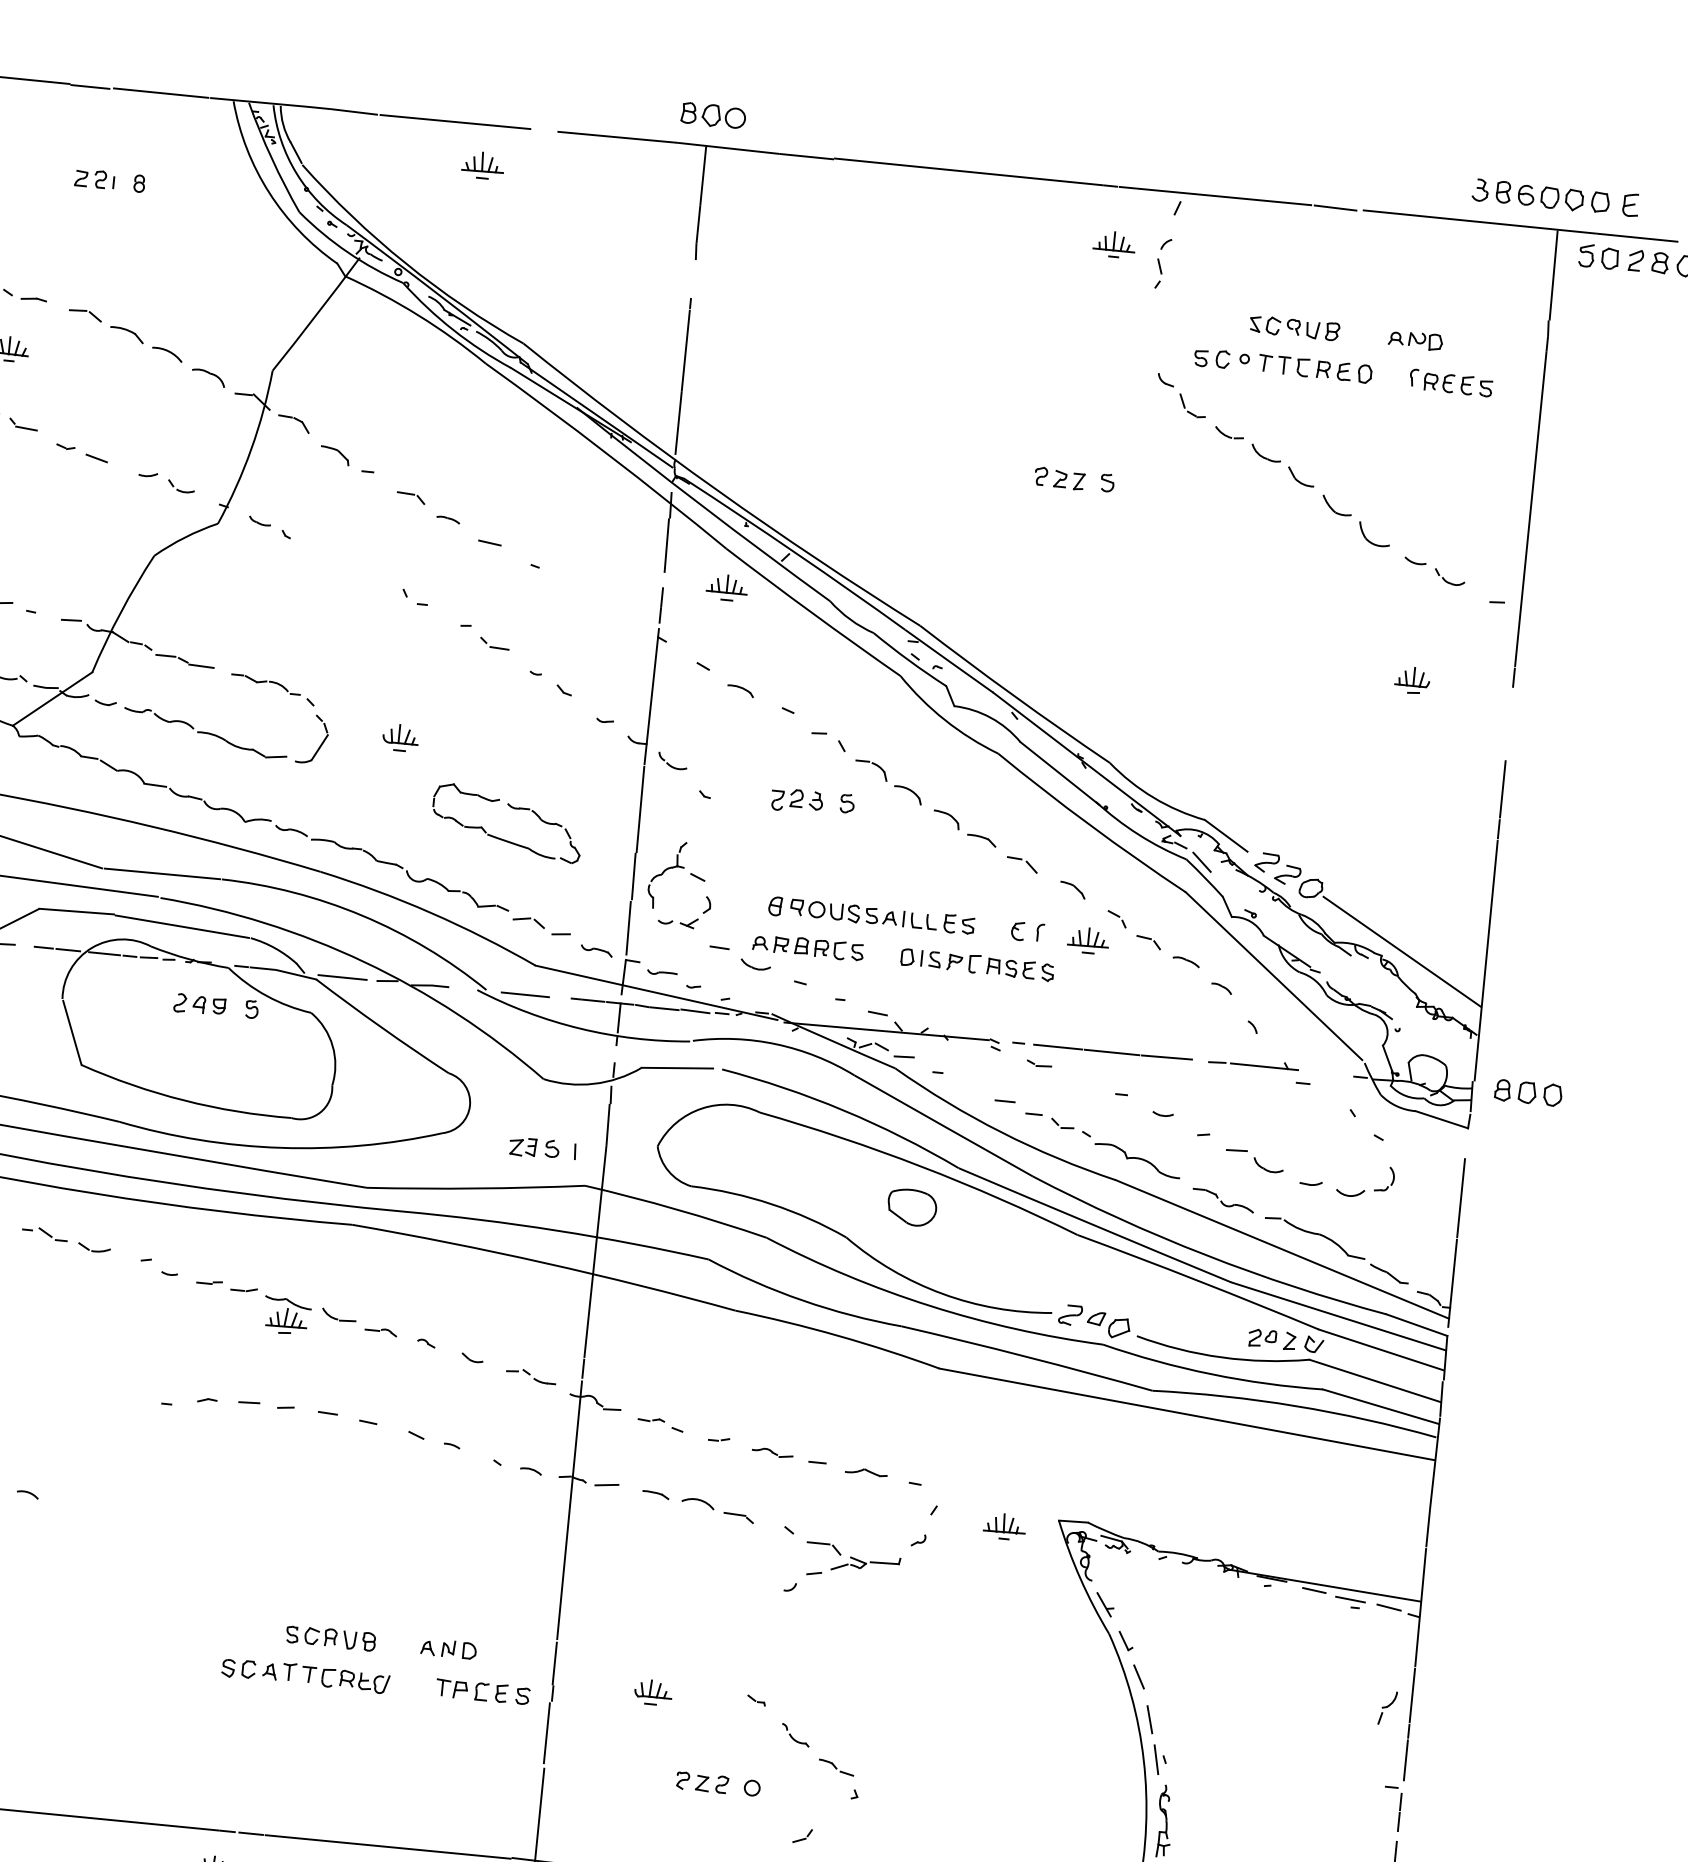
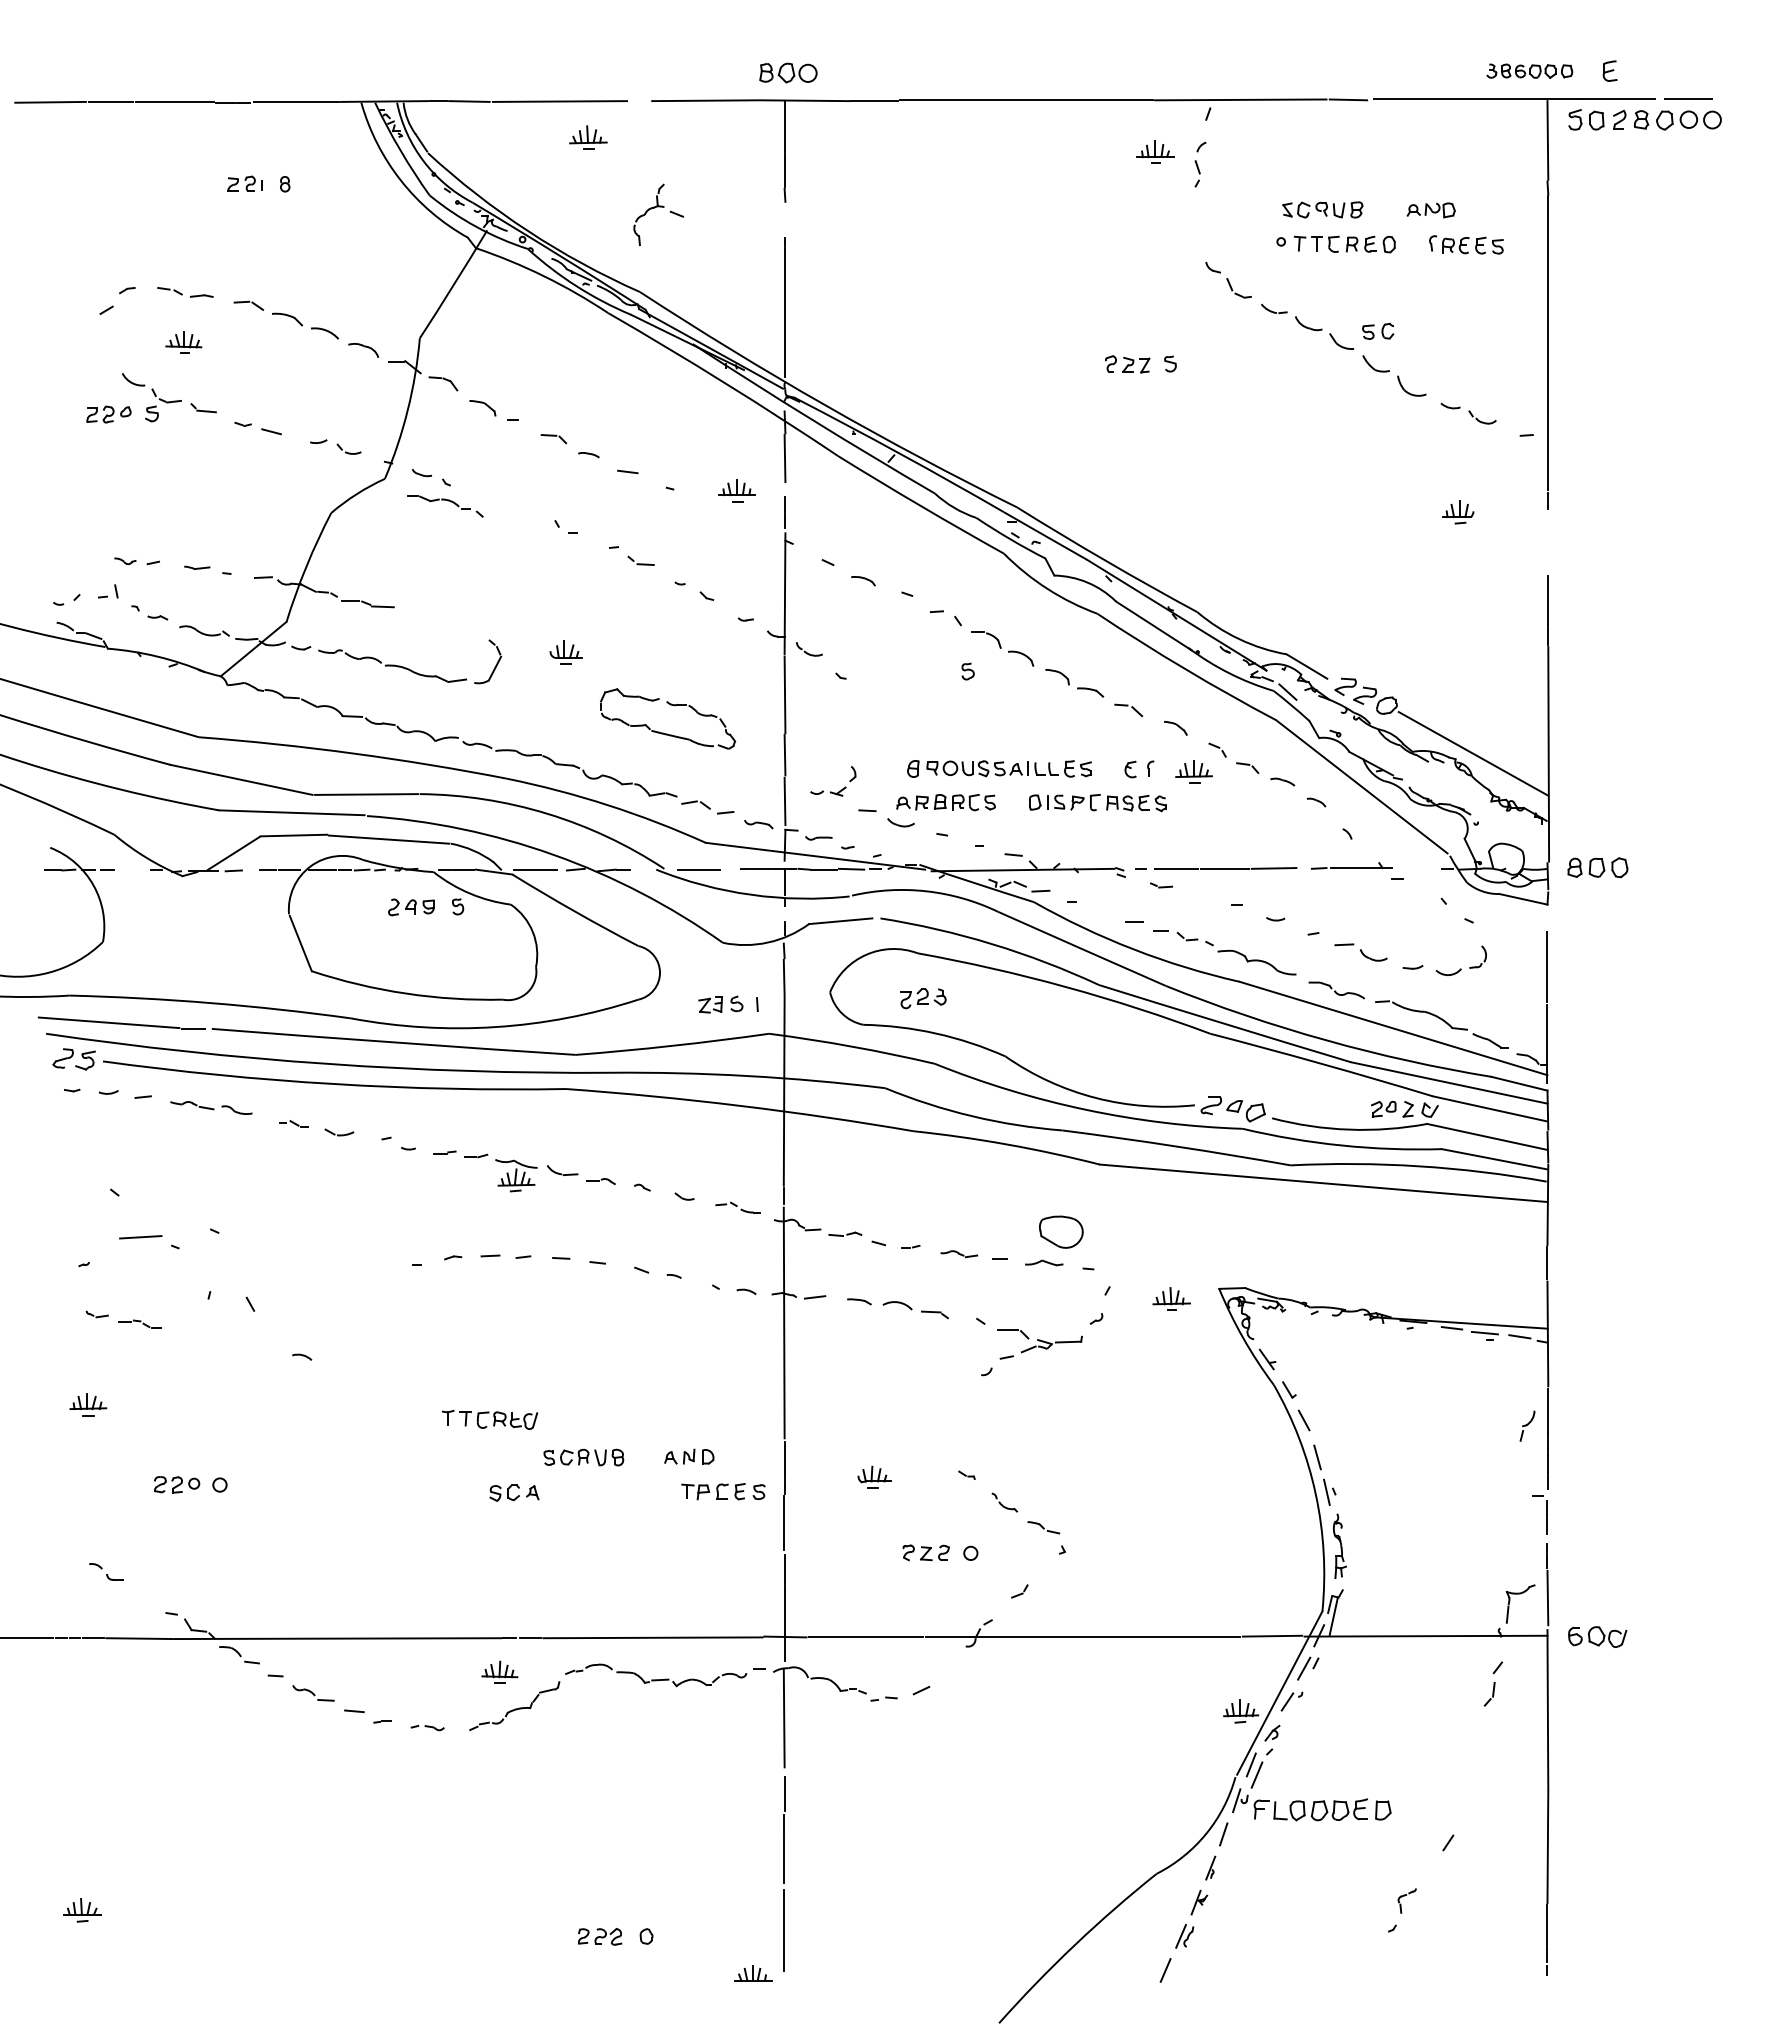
part: (1540, 195) -> (1529, 70), size x0.7
part: (1212, 357) -> (1378, 330), moved
part: (726, 587) -> (736, 490), moved
part: (273, 689) -> (445, 506), moved
part: (797, 800) -> (923, 998), moved
part: (678, 867) -> (658, 207), moved
part: (912, 1206) -> (1061, 1231), moved
part: (44, 1232) -> (293, 1123), size x0.7
part: (660, 1424) -> (857, 1238), size x1.4
part: (336, 1678) -> (490, 1419), moved

